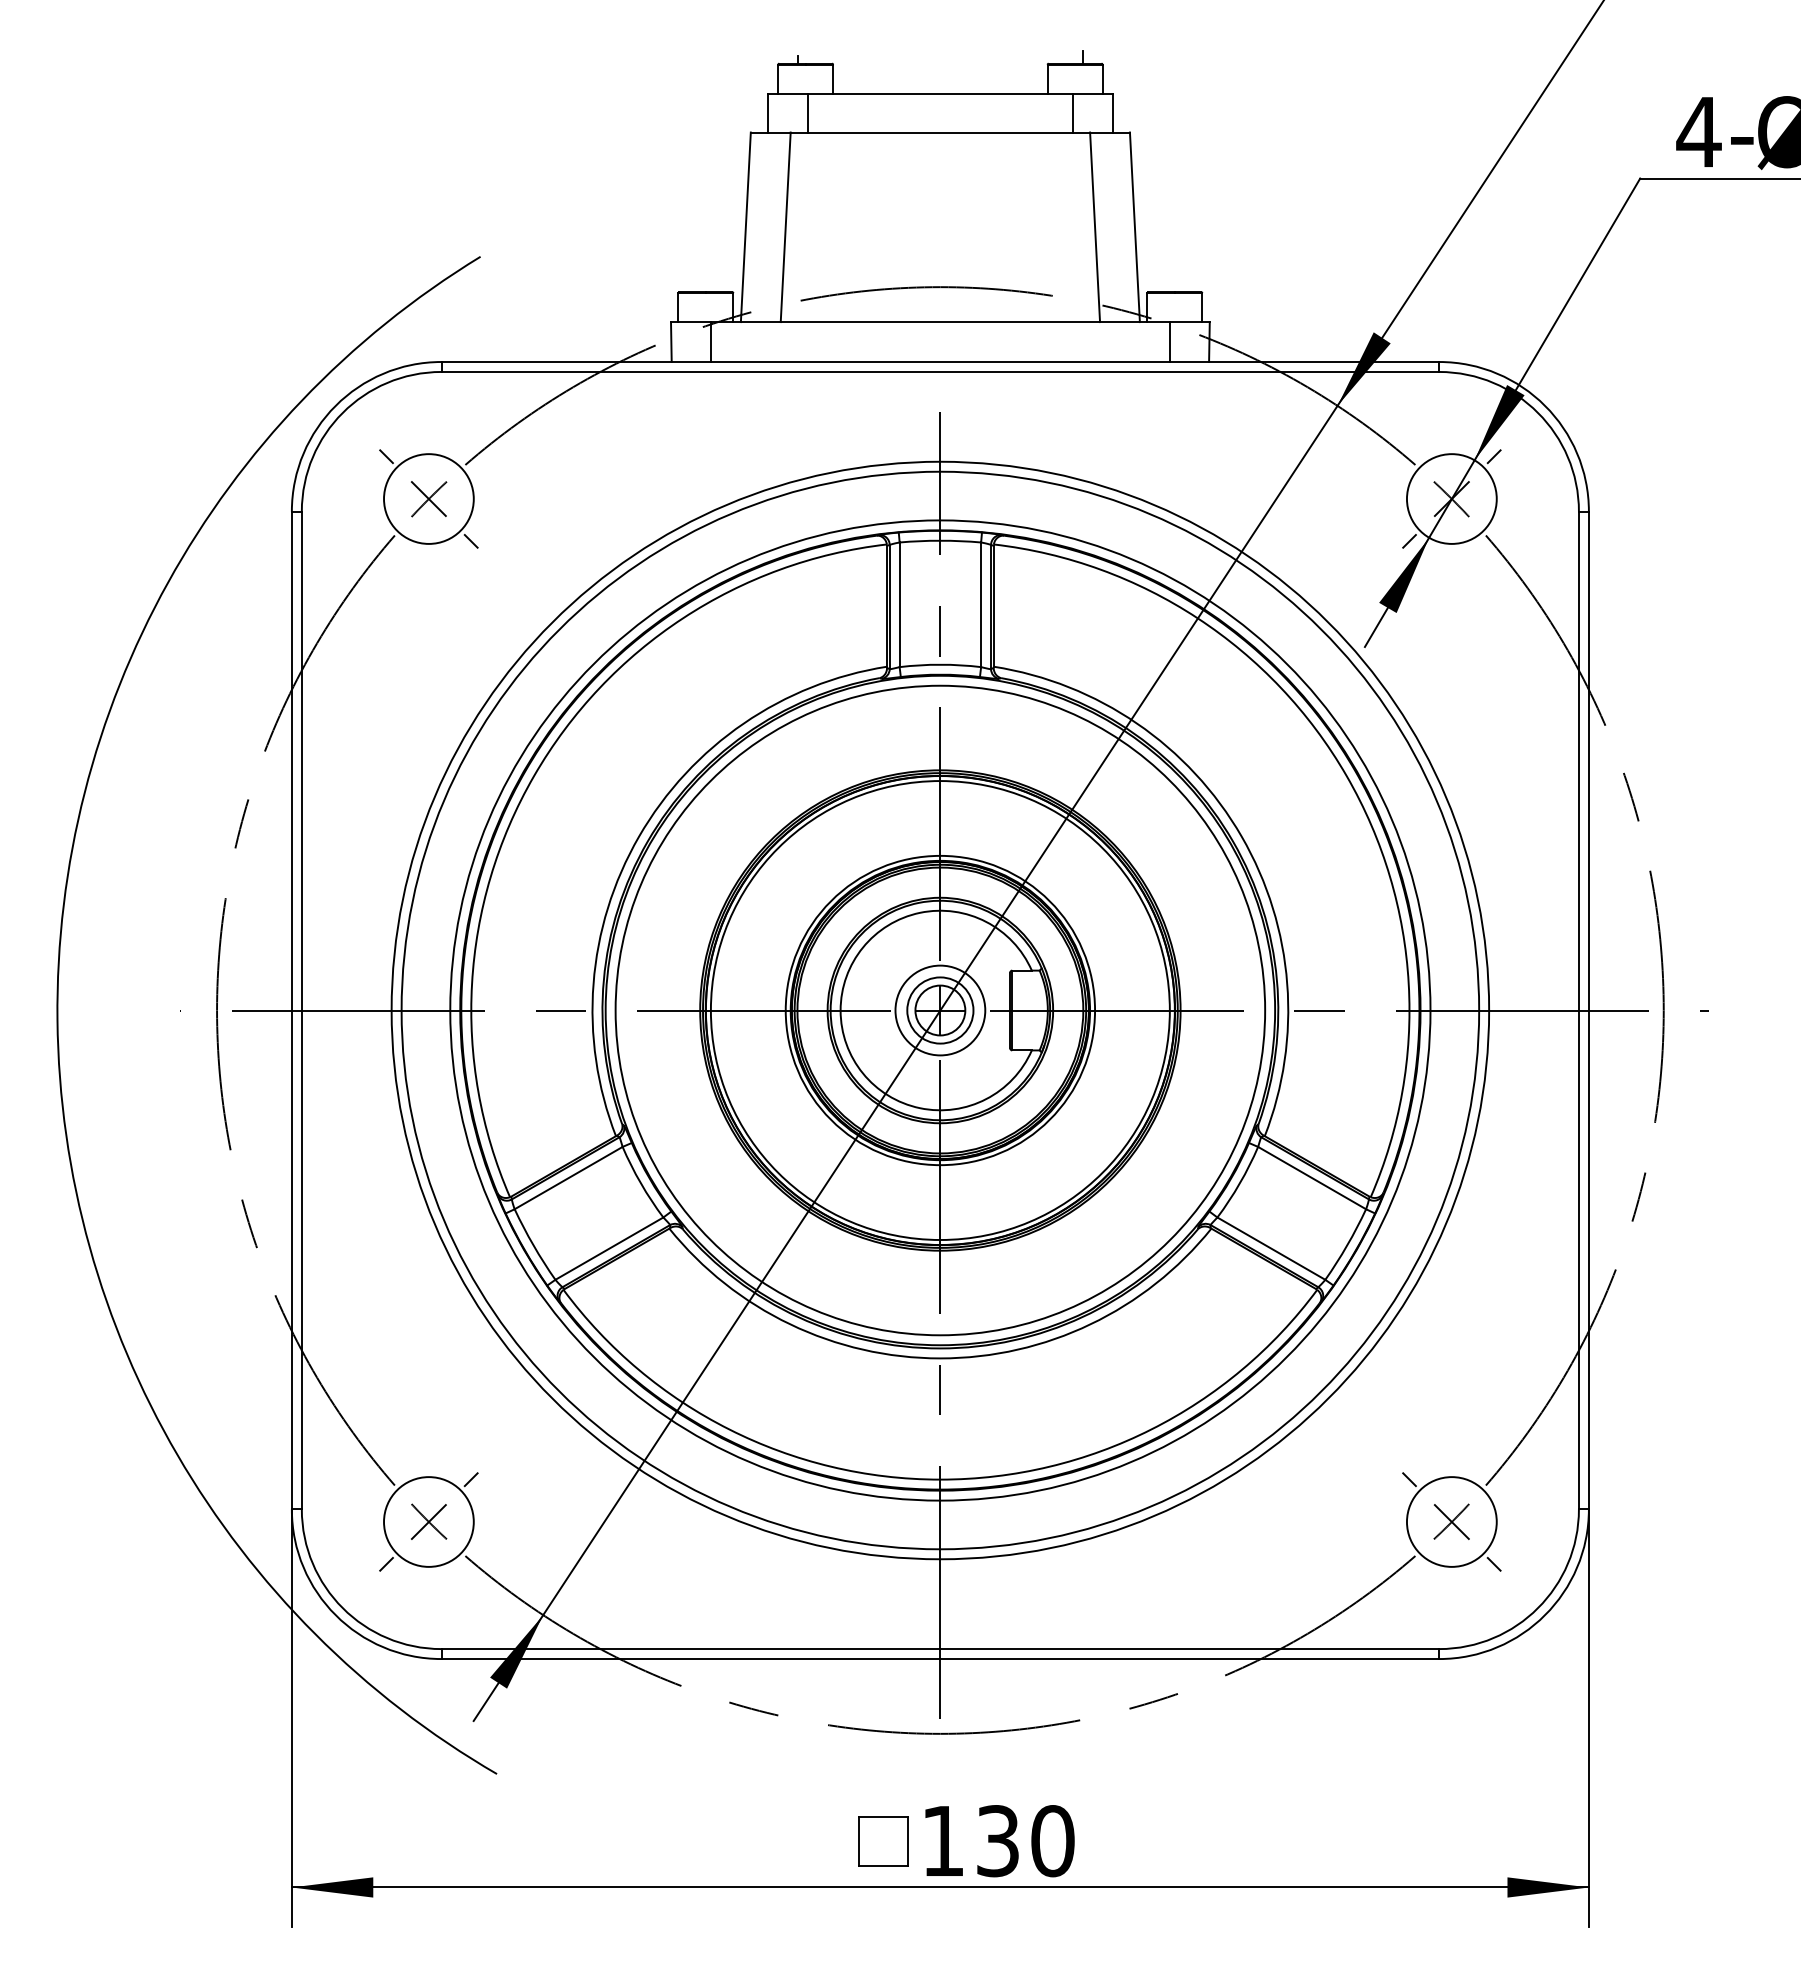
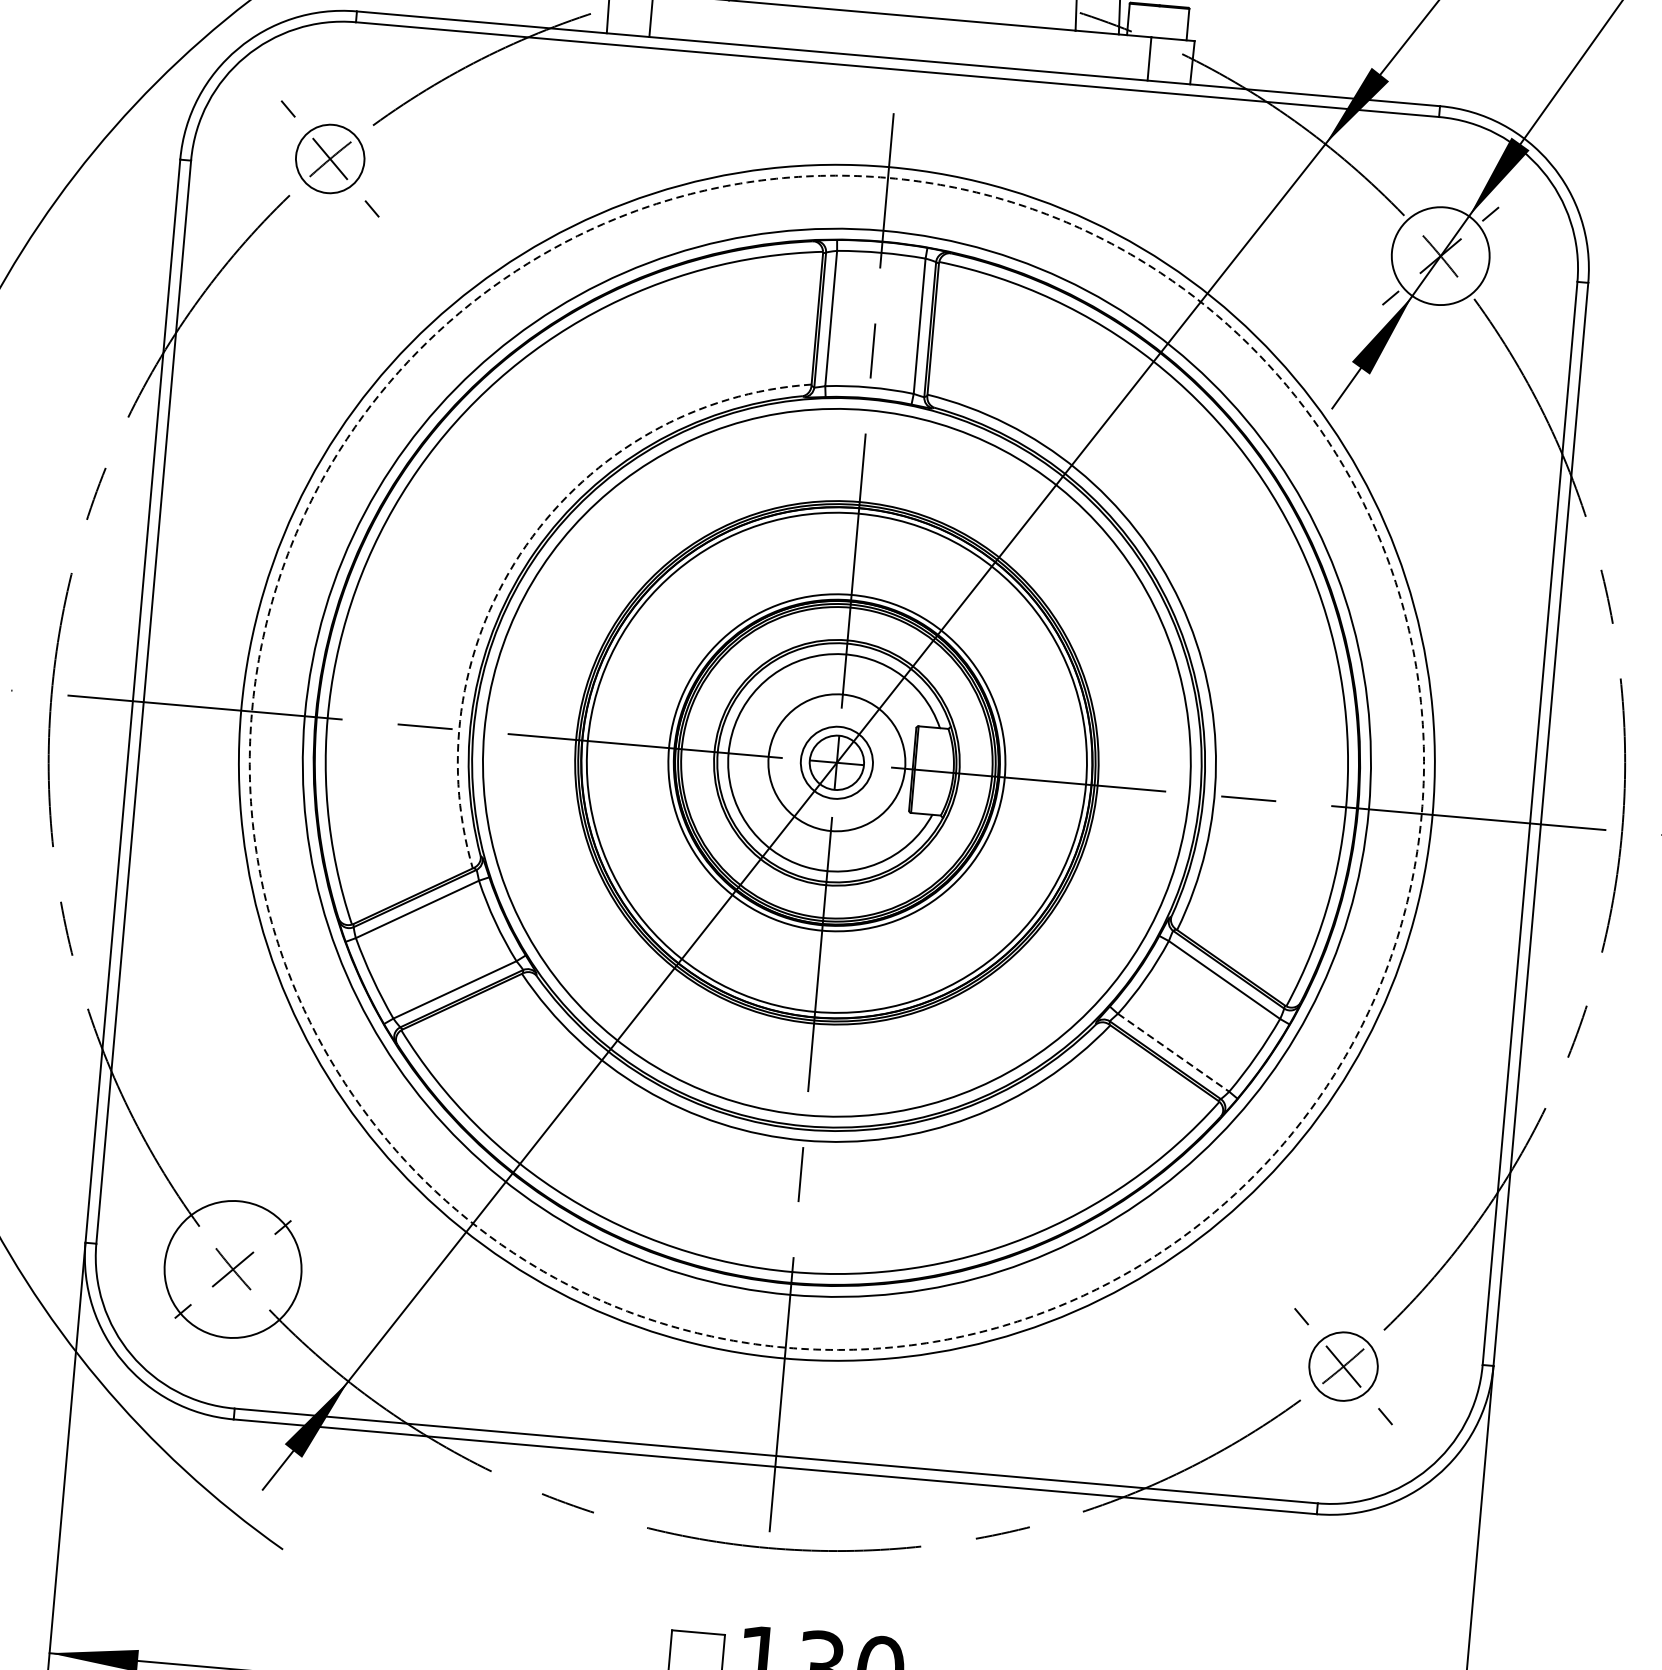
circle: (428, 498) -> (329, 158), size x0.7
arc: (639, 836) -> (526, 545), solid -> dashed
circle: (940, 1010) -> (837, 762), size x1.4
circle: (940, 1010) -> (837, 762), solid -> dashed
line: (1271, 1248) -> (1173, 1052), solid -> dashed
circle: (428, 1521) -> (232, 1268), size x1.4
circle: (1451, 1521) -> (1343, 1366), size x0.7

